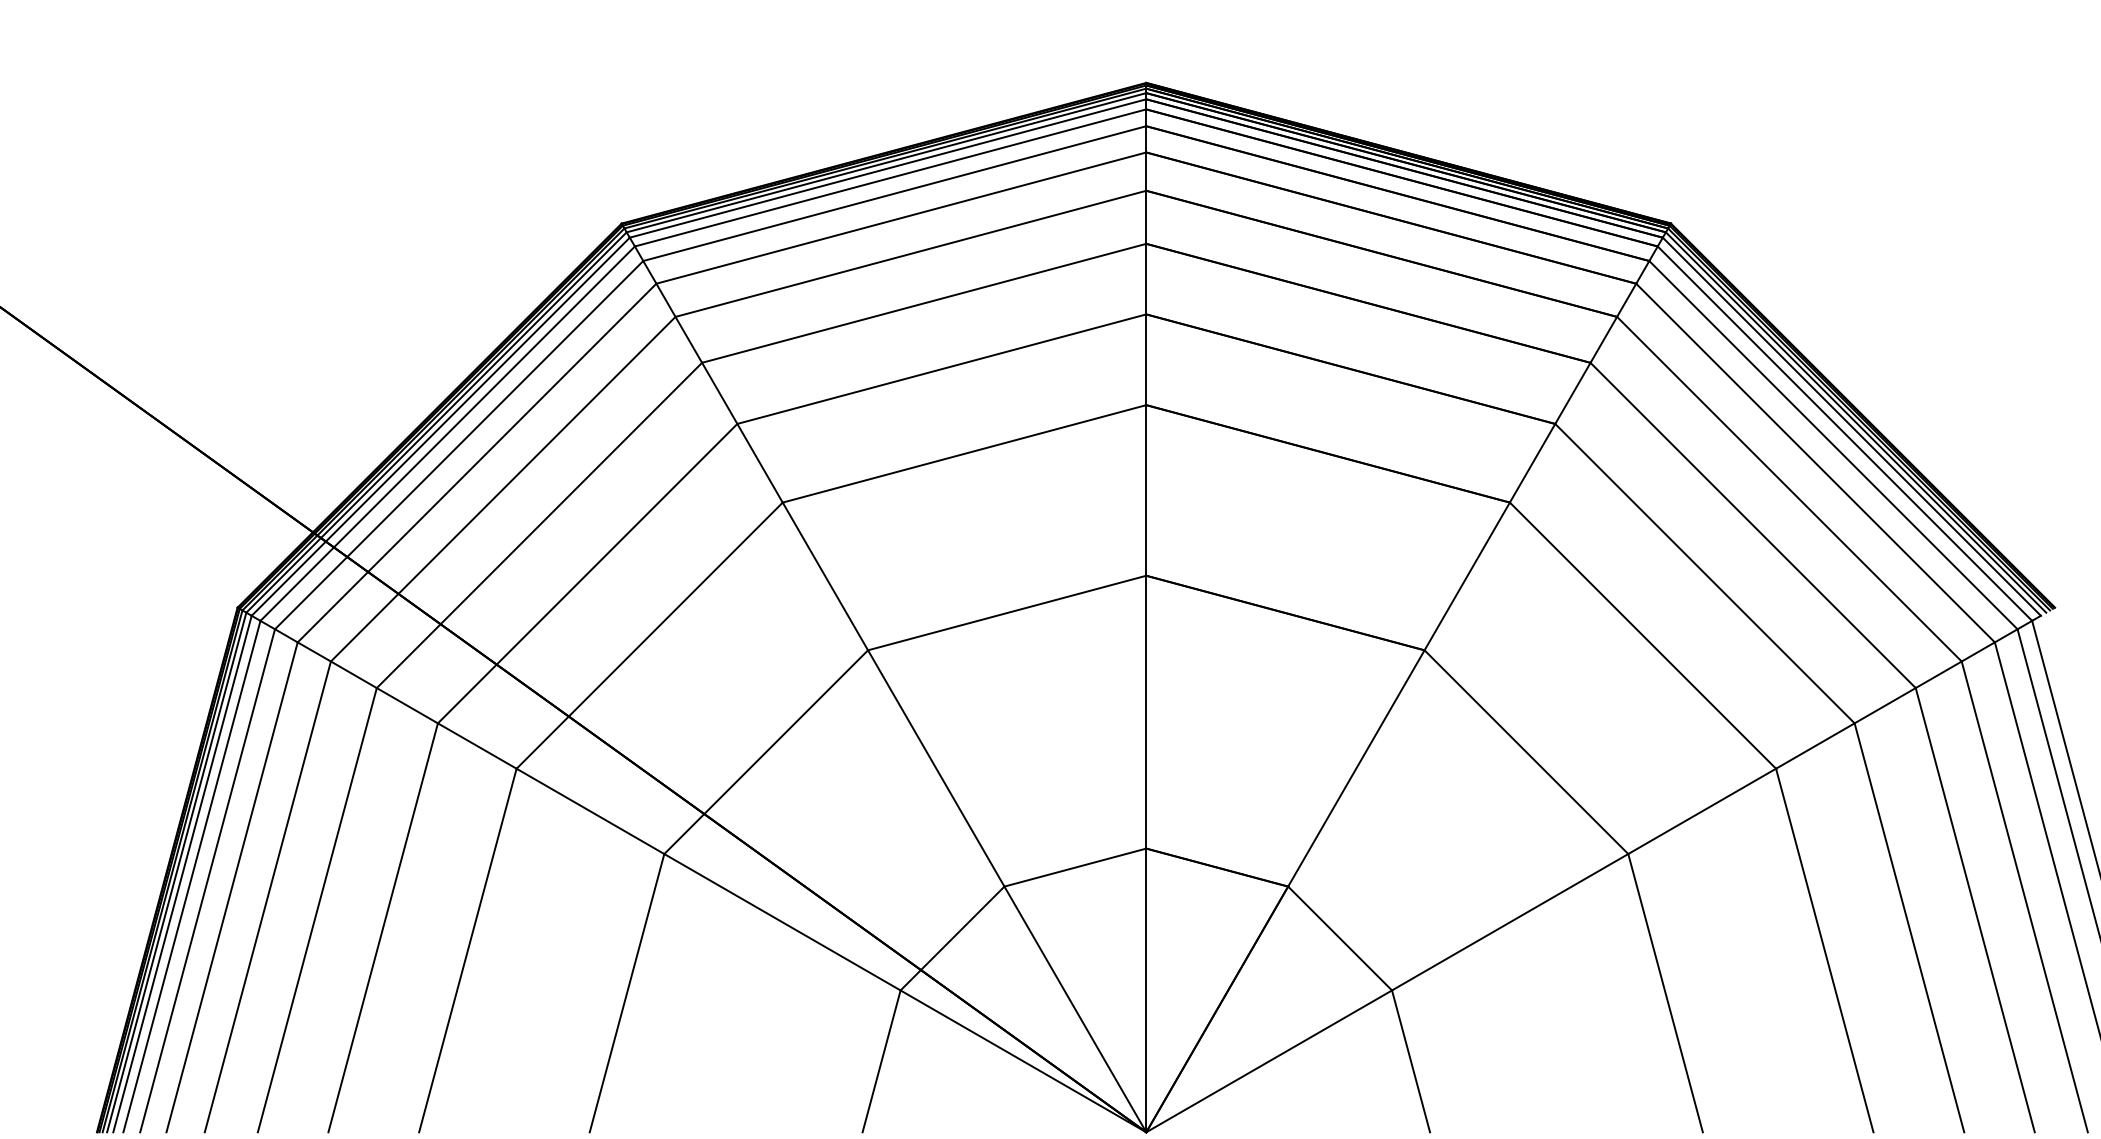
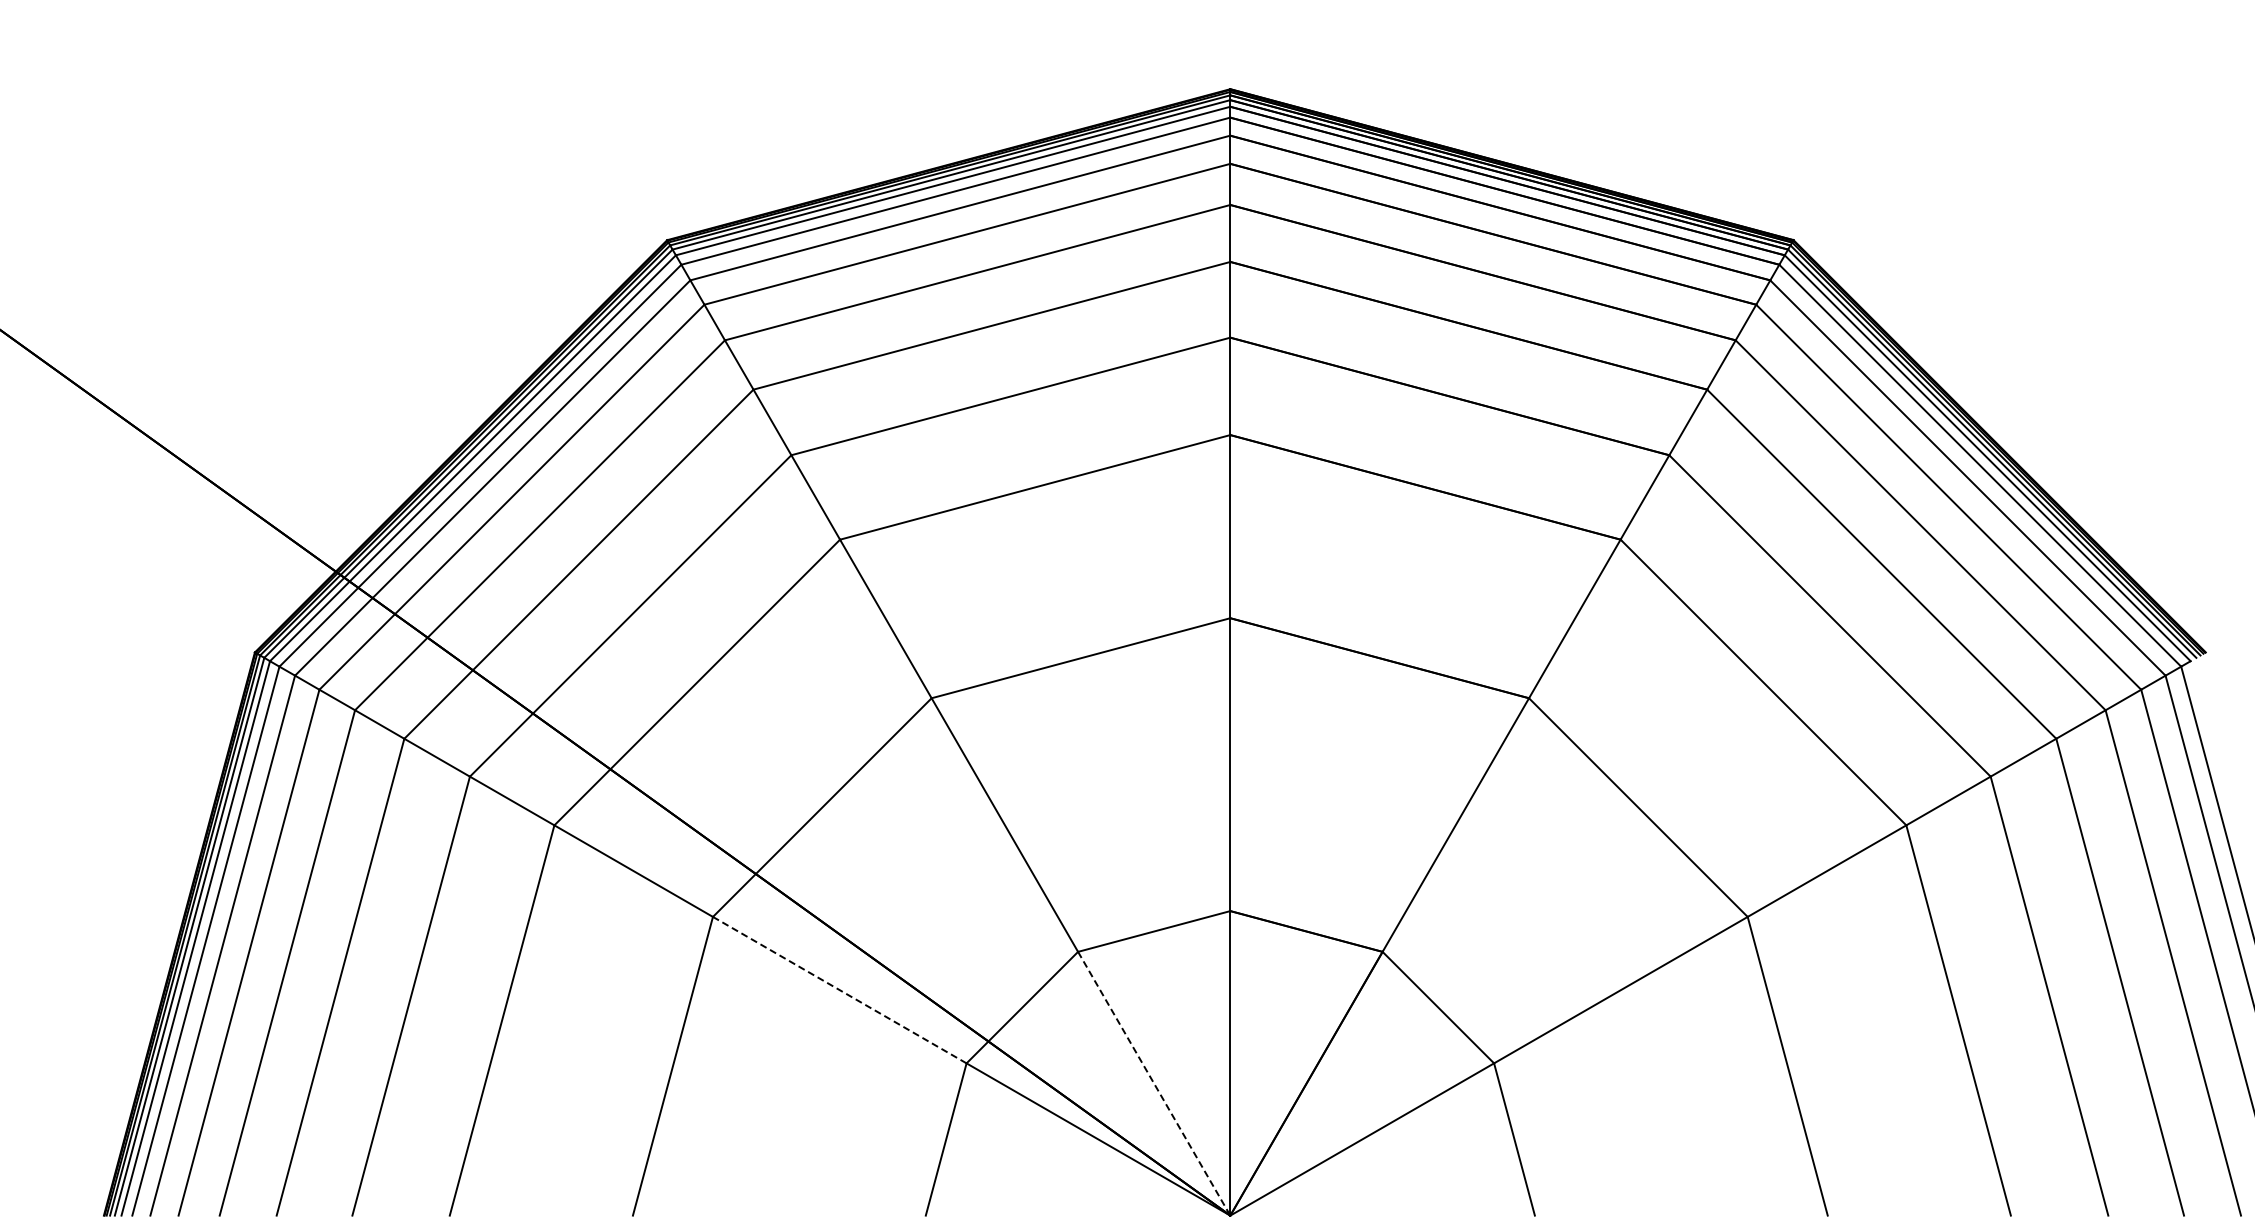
line: (782, 921) -> (839, 989), solid -> dashed
line: (1075, 1010) -> (1154, 1084), solid -> dashed

